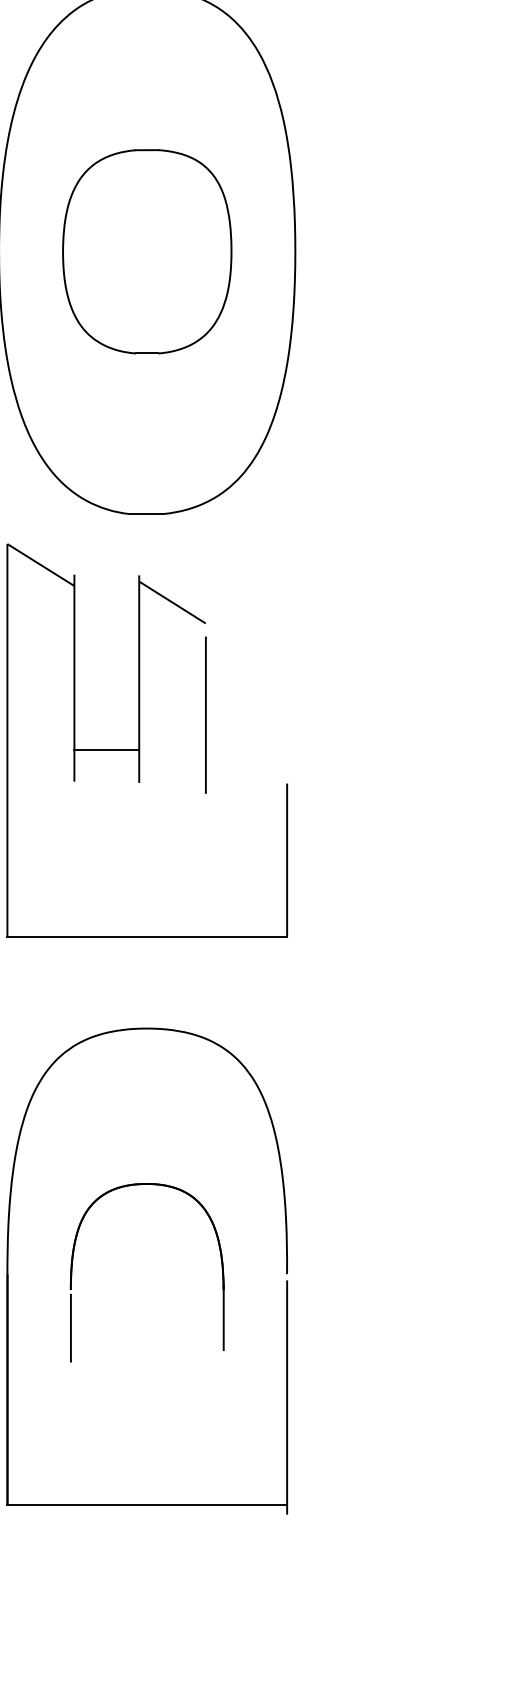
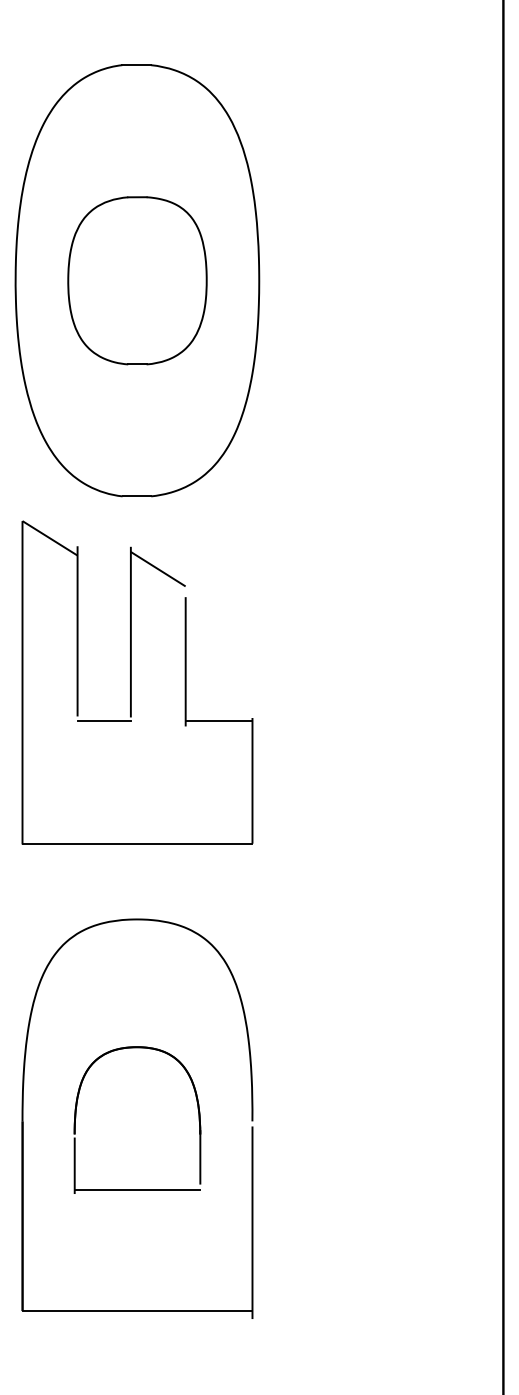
line: (105, 750) -> (103, 720), moved
line: (245, 786) -> (218, 720), added
line: (147, 1358) -> (137, 1190), added

